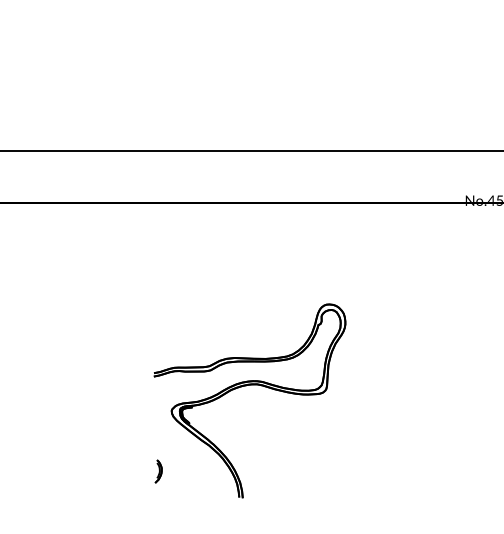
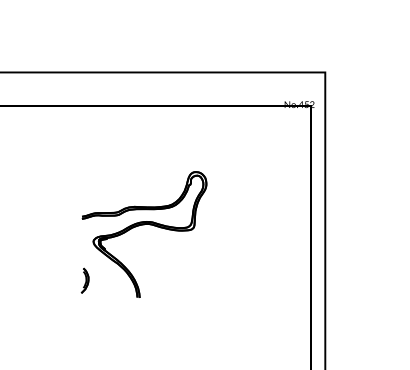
part: (157, 471) -> (84, 280), size x1.67

